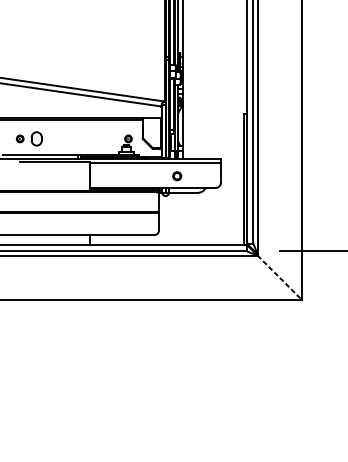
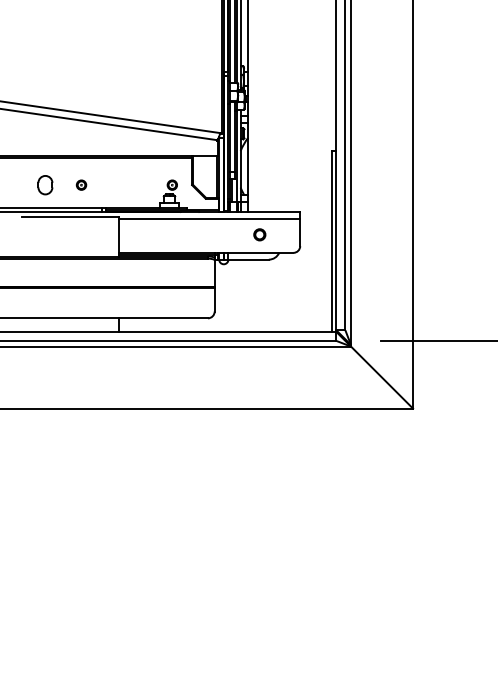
part: (20, 138) -> (81, 184), moved
circle: (176, 176) -> (259, 234), moved
line: (280, 277) -> (382, 377), dashed -> solid

